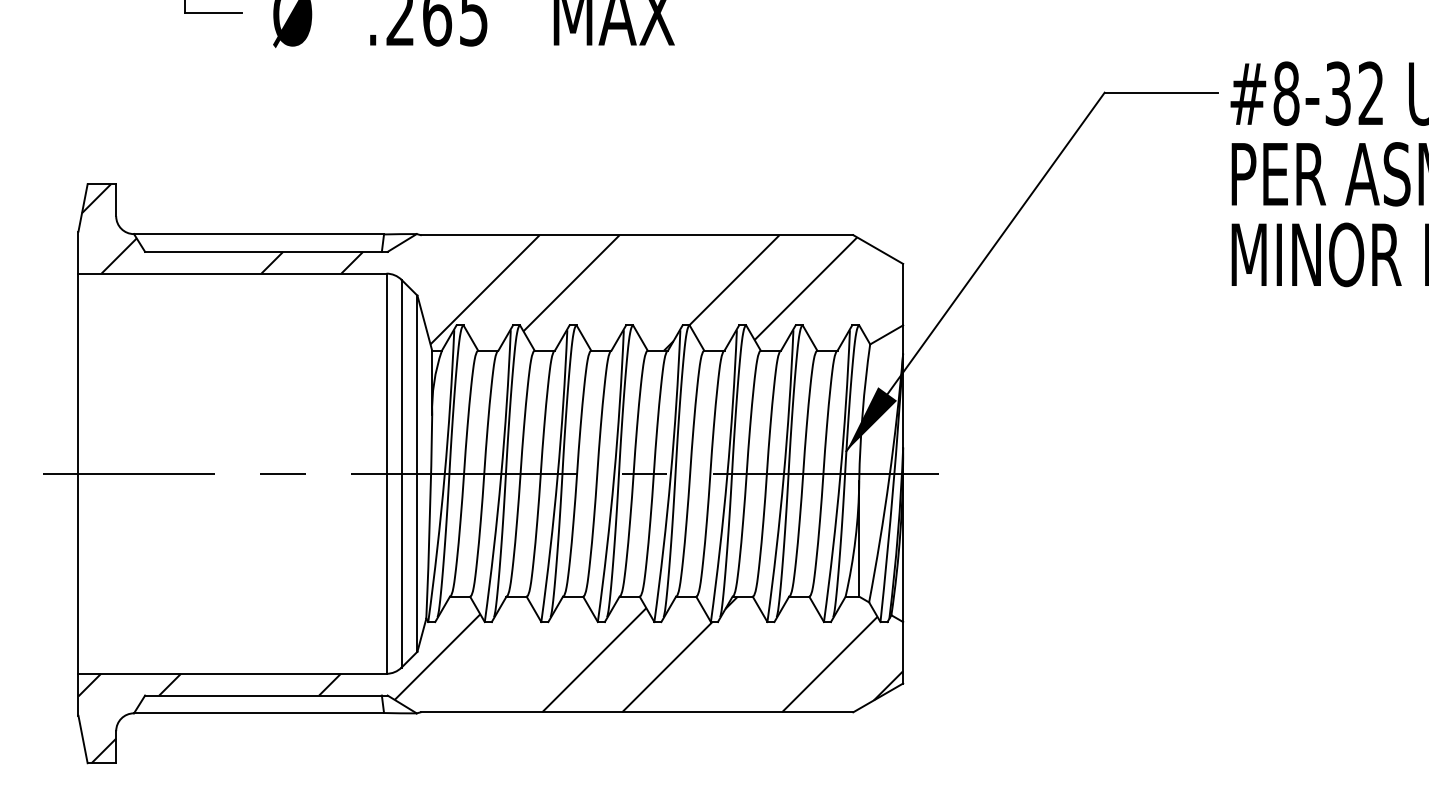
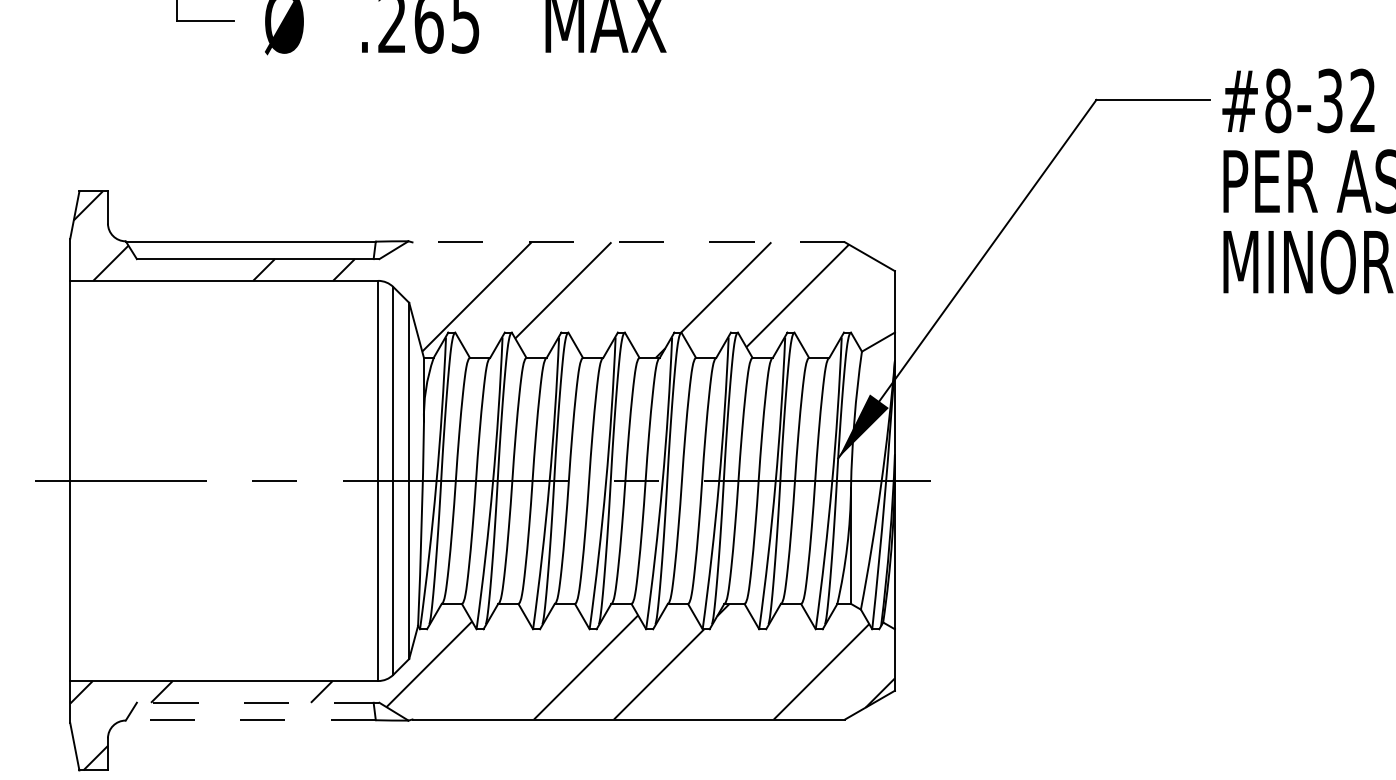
line: (636, 235) -> (628, 242), solid -> dashed
line: (265, 695) -> (257, 702), solid -> dashed
line: (259, 712) -> (251, 719), solid -> dashed

